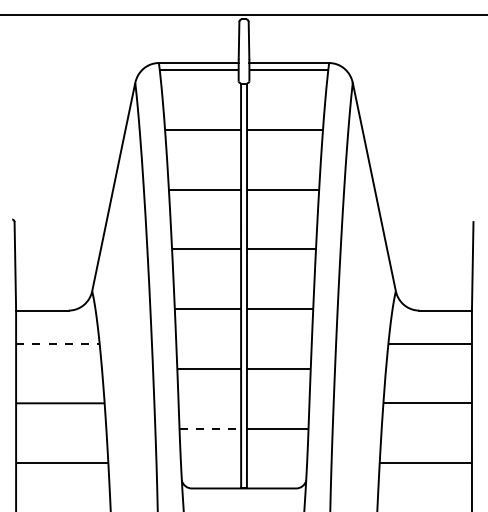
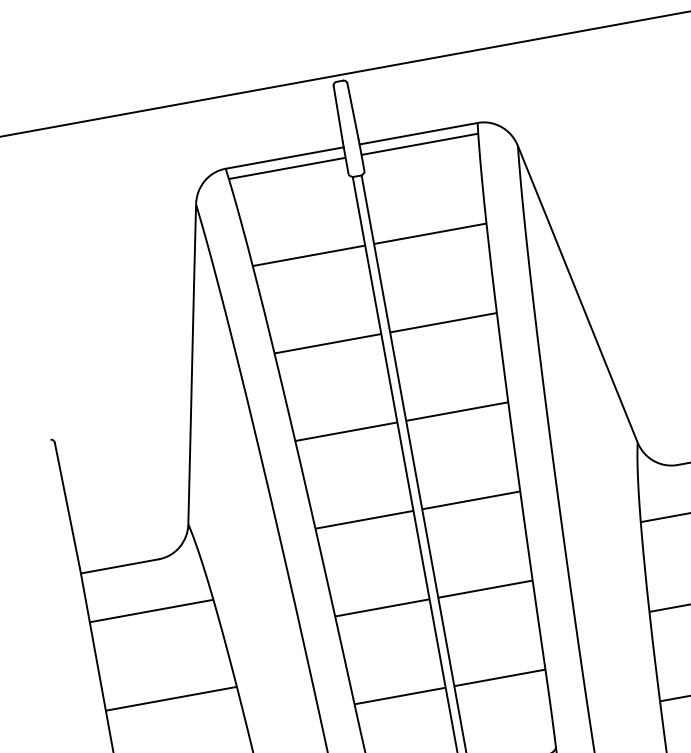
line: (57, 343) -> (151, 611), dashed -> solid
line: (210, 428) -> (400, 695), dashed -> solid

